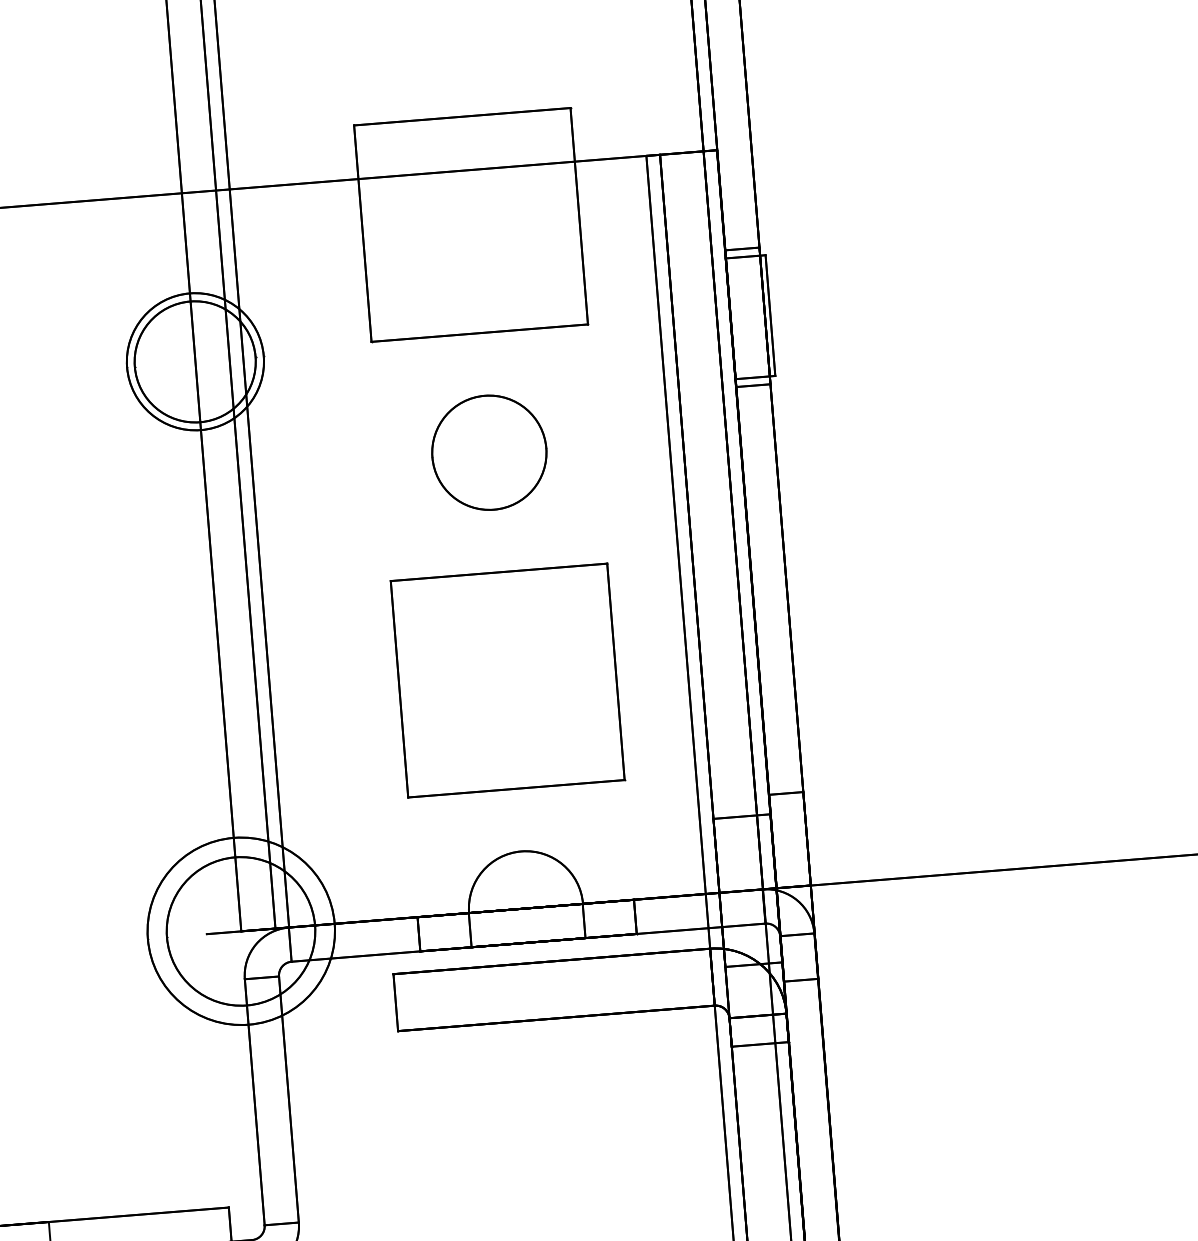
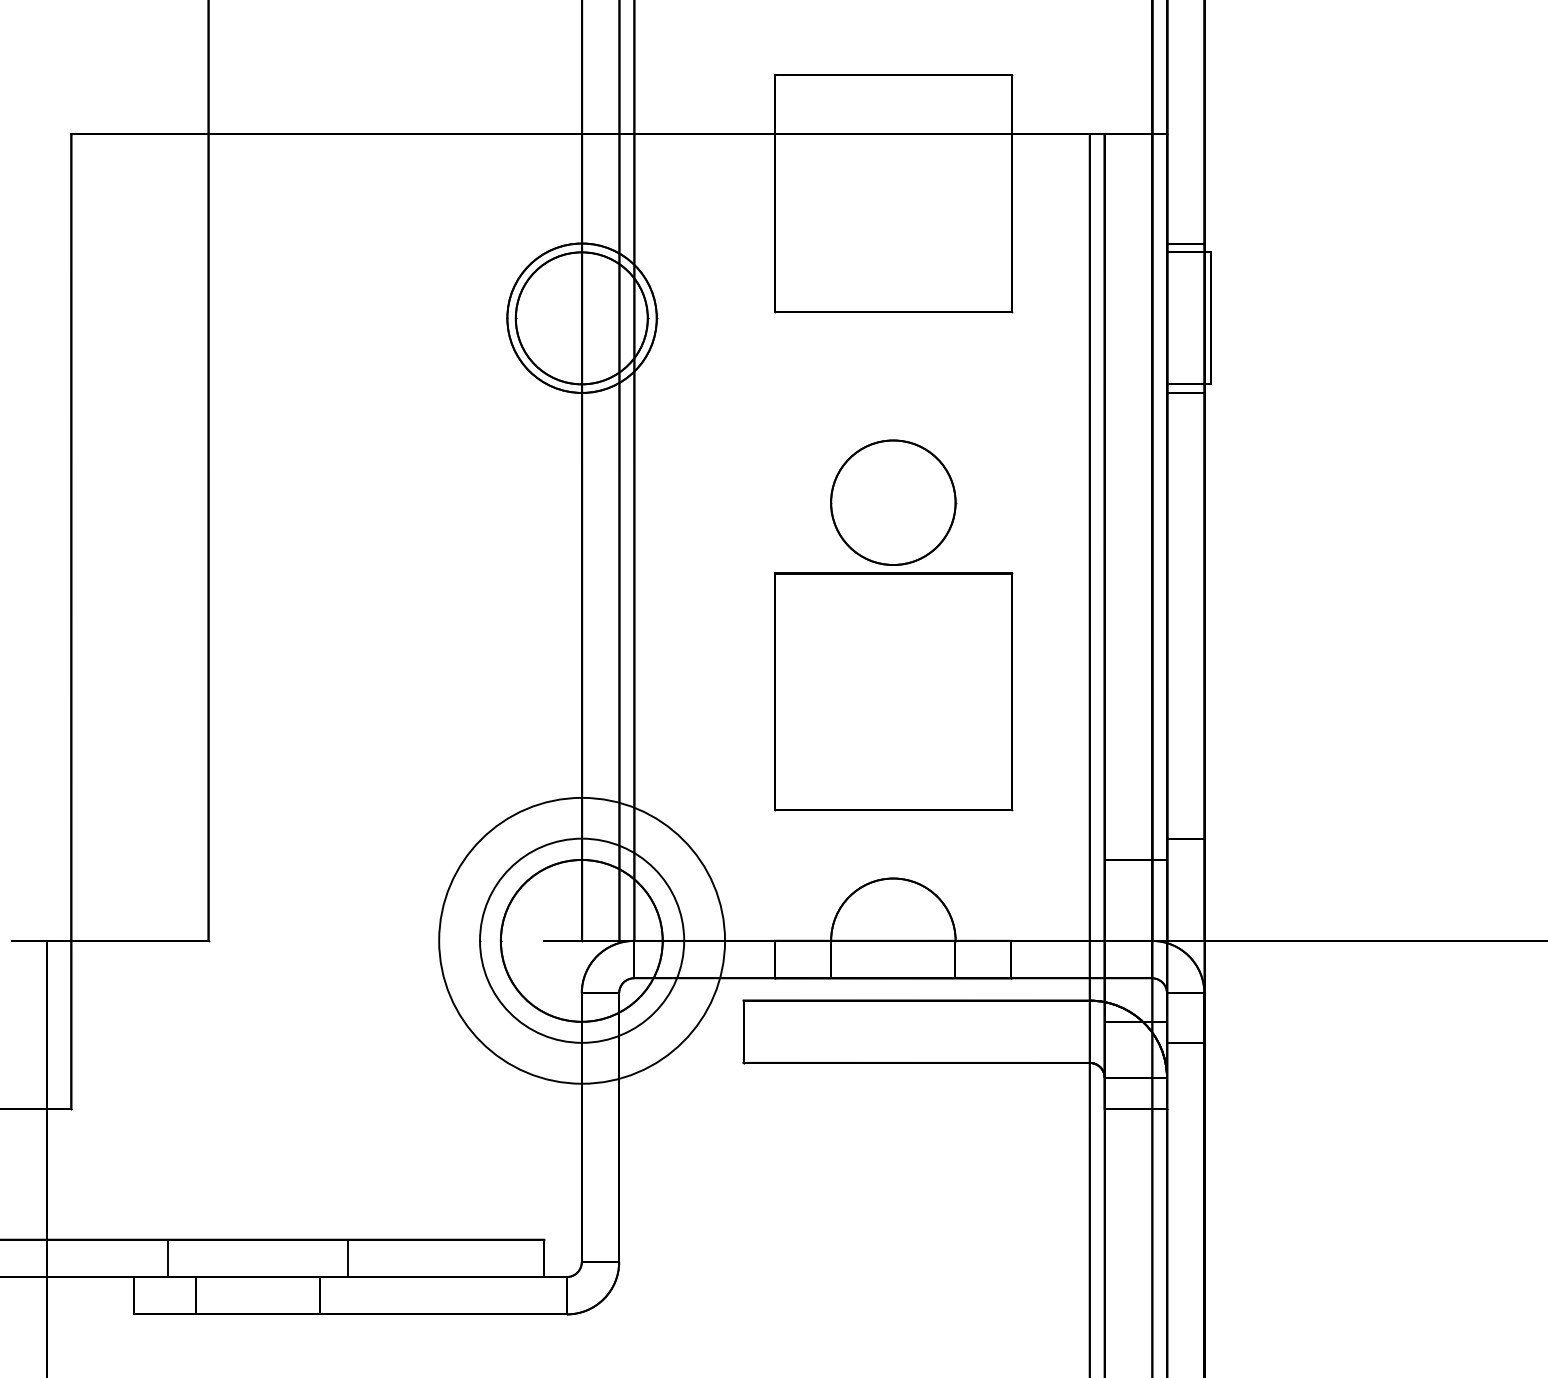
part: (489, 452) -> (893, 502), moved
circle: (241, 931) -> (582, 940), size x1.4

